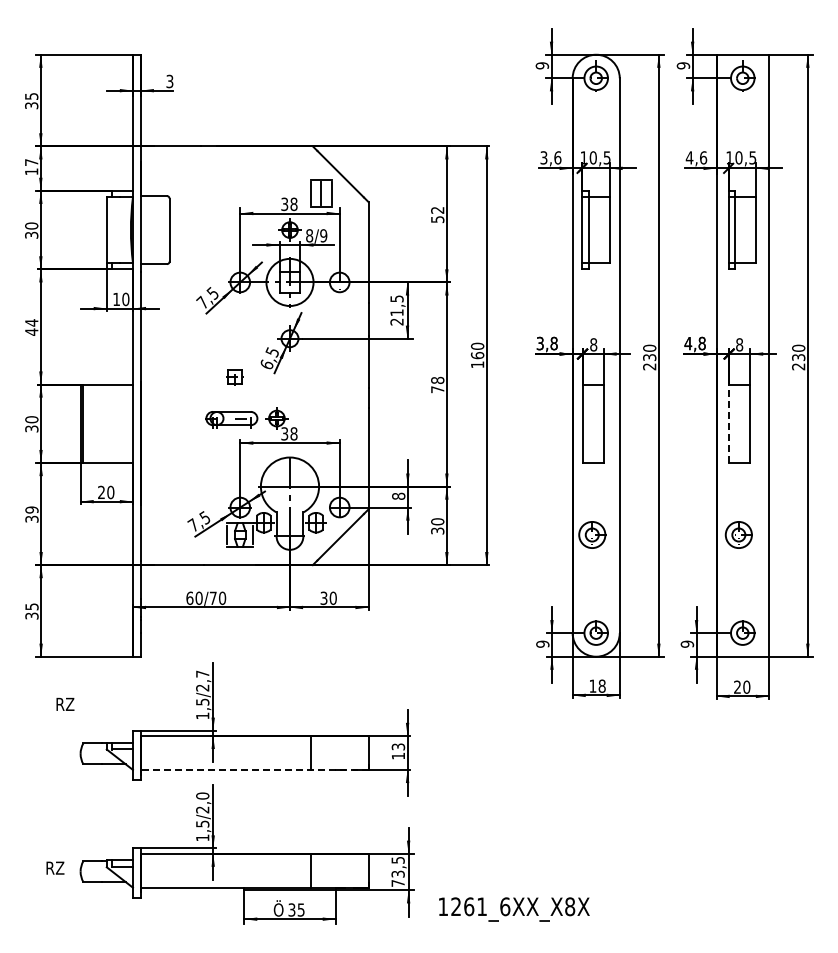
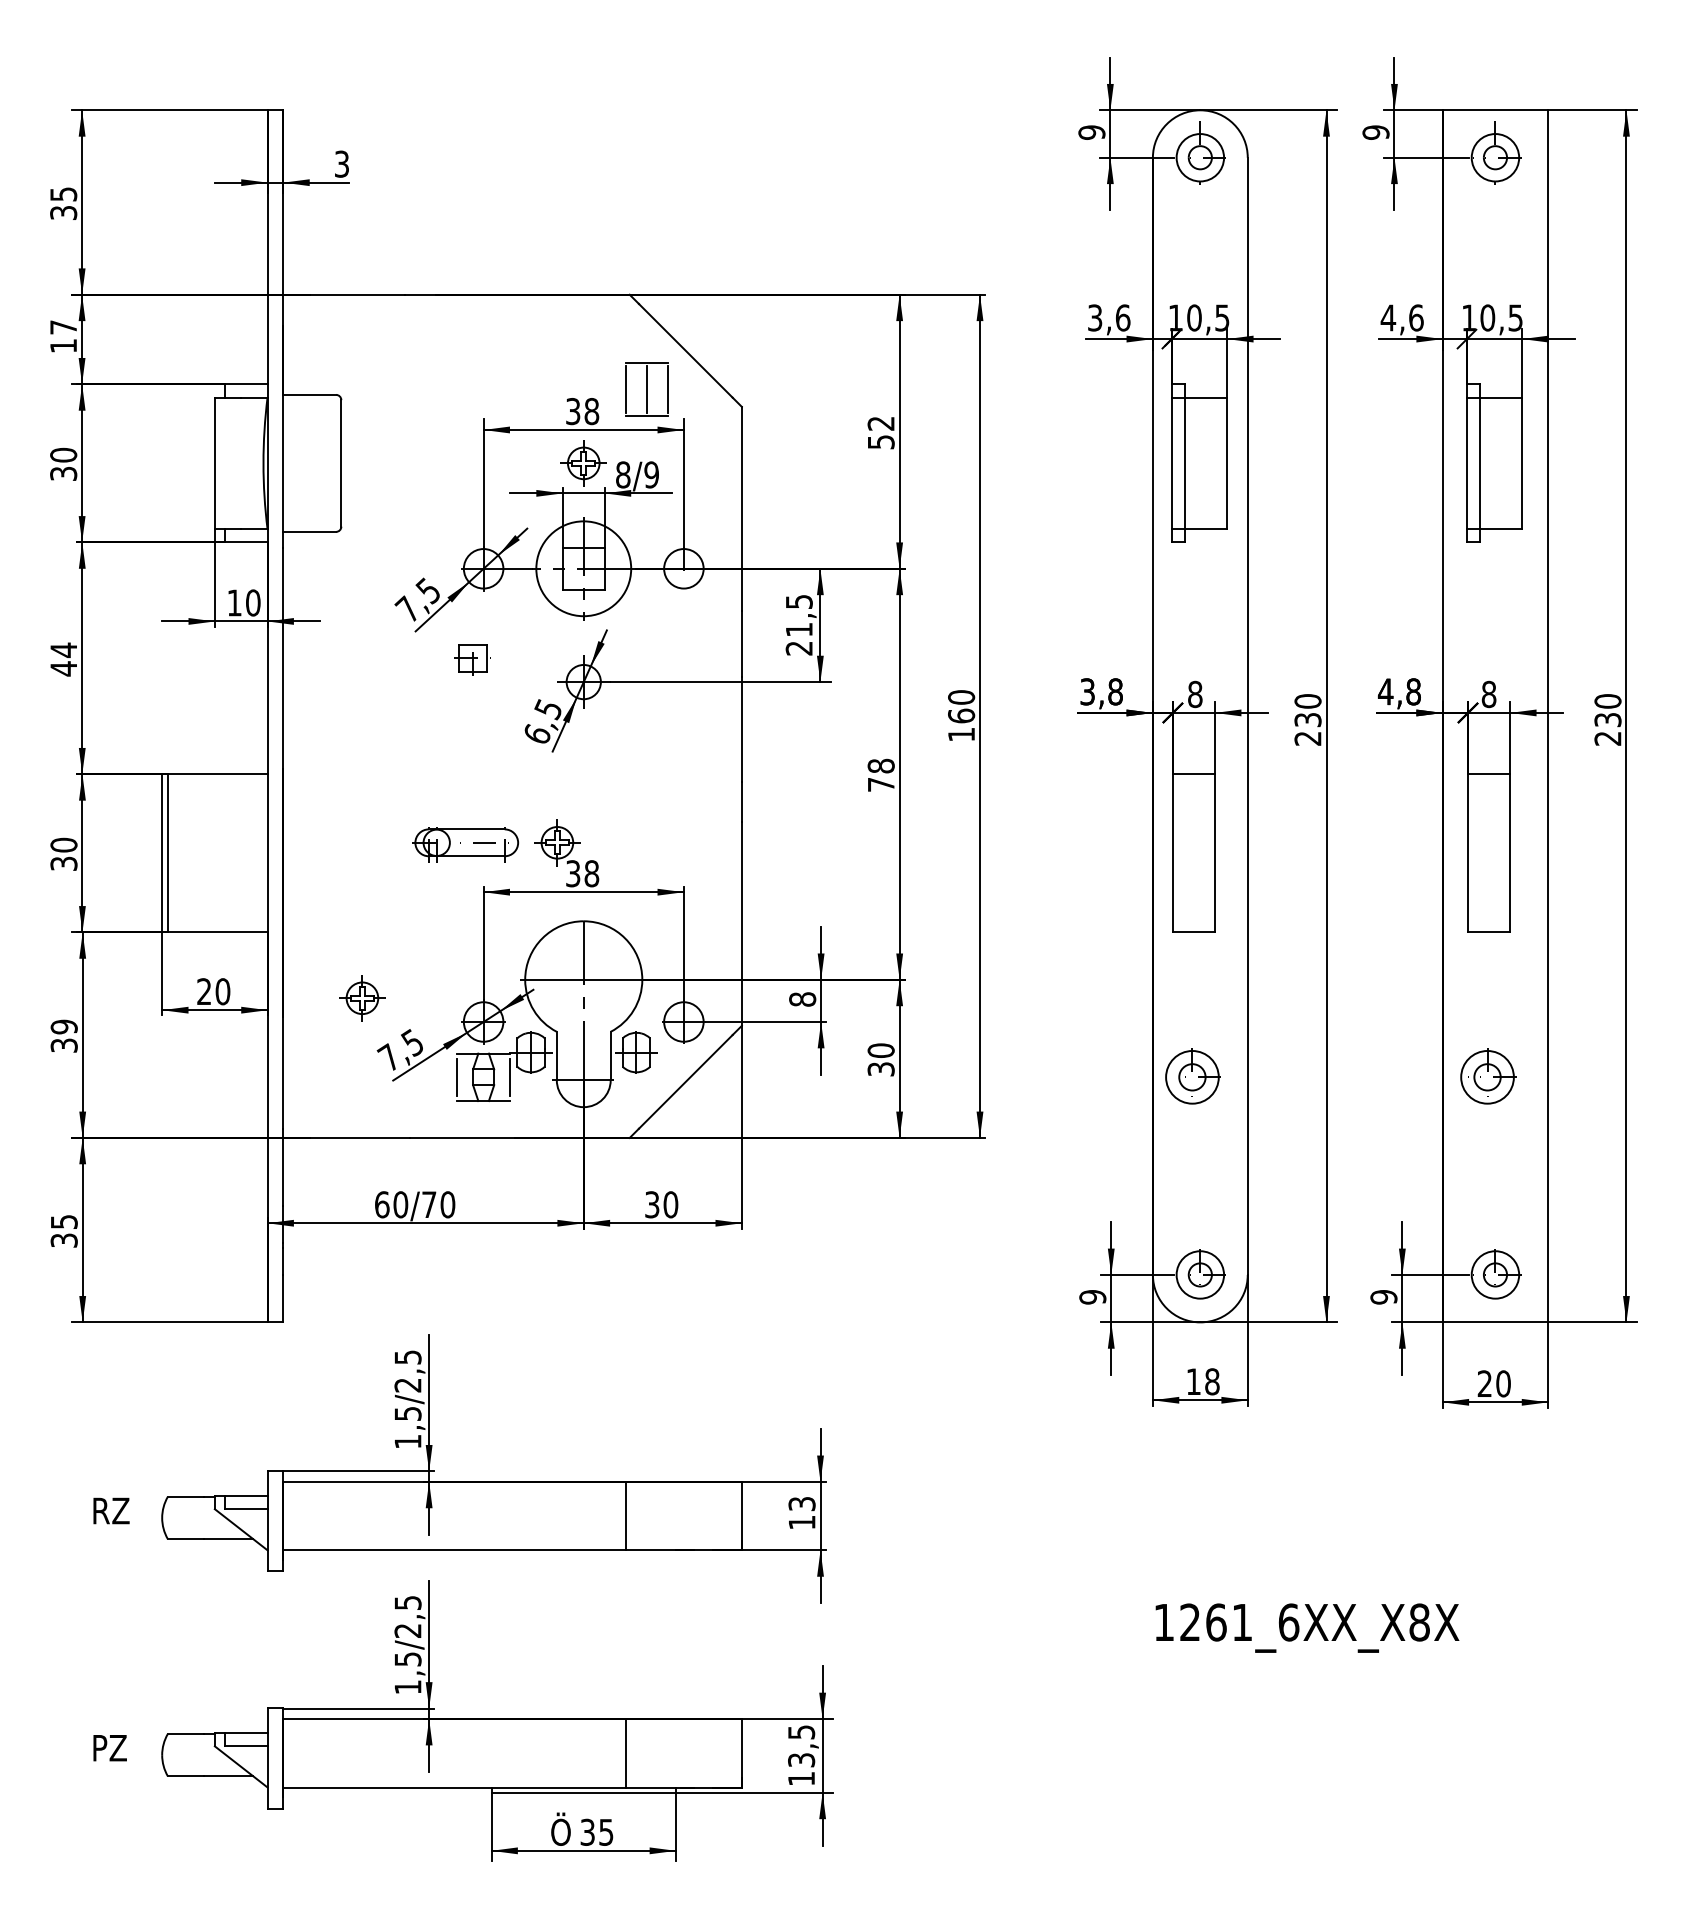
part: (234, 377) -> (472, 659), moved
line: (729, 423) -> (1468, 852), dashed -> solid
part: (179, 495) -> (361, 997), added
text: (202, 673) -> (407, 1356), 1,5/2,7 -> 1,5/2,5
text: (65, 703) -> (111, 1509), moved
line: (254, 769) -> (512, 1549), dashed -> solid
text: (202, 795) -> (407, 1601), 1,5/2,0 -> 1,5/2,5
text: (56, 867) -> (113, 1746), RZ -> PZ
text: (397, 883) -> (800, 1778), 73,5 -> 13,5
text: (514, 909) -> (1307, 1627), moved

